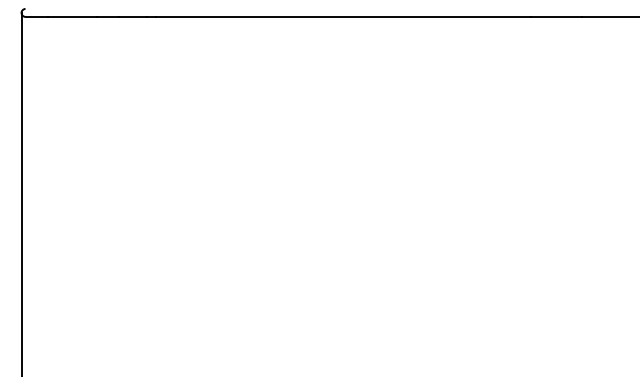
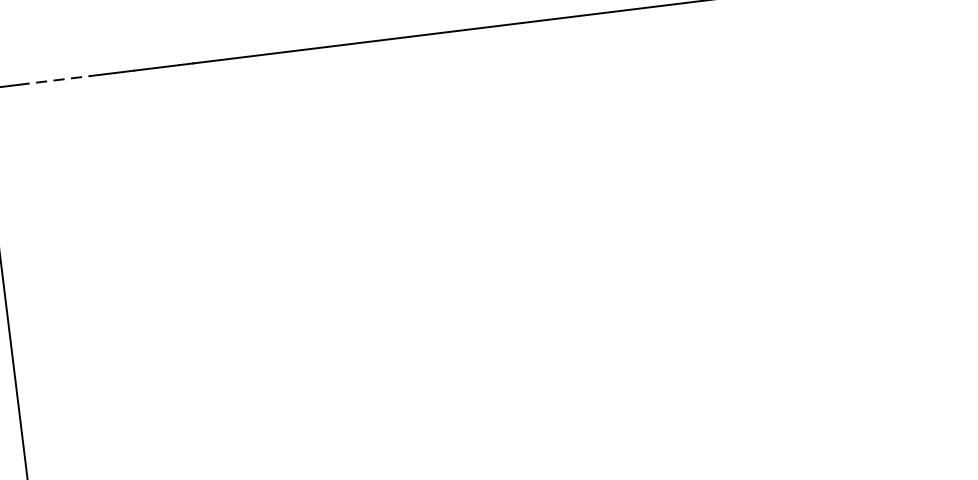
line: (72, 16) -> (60, 79), solid -> dashed

